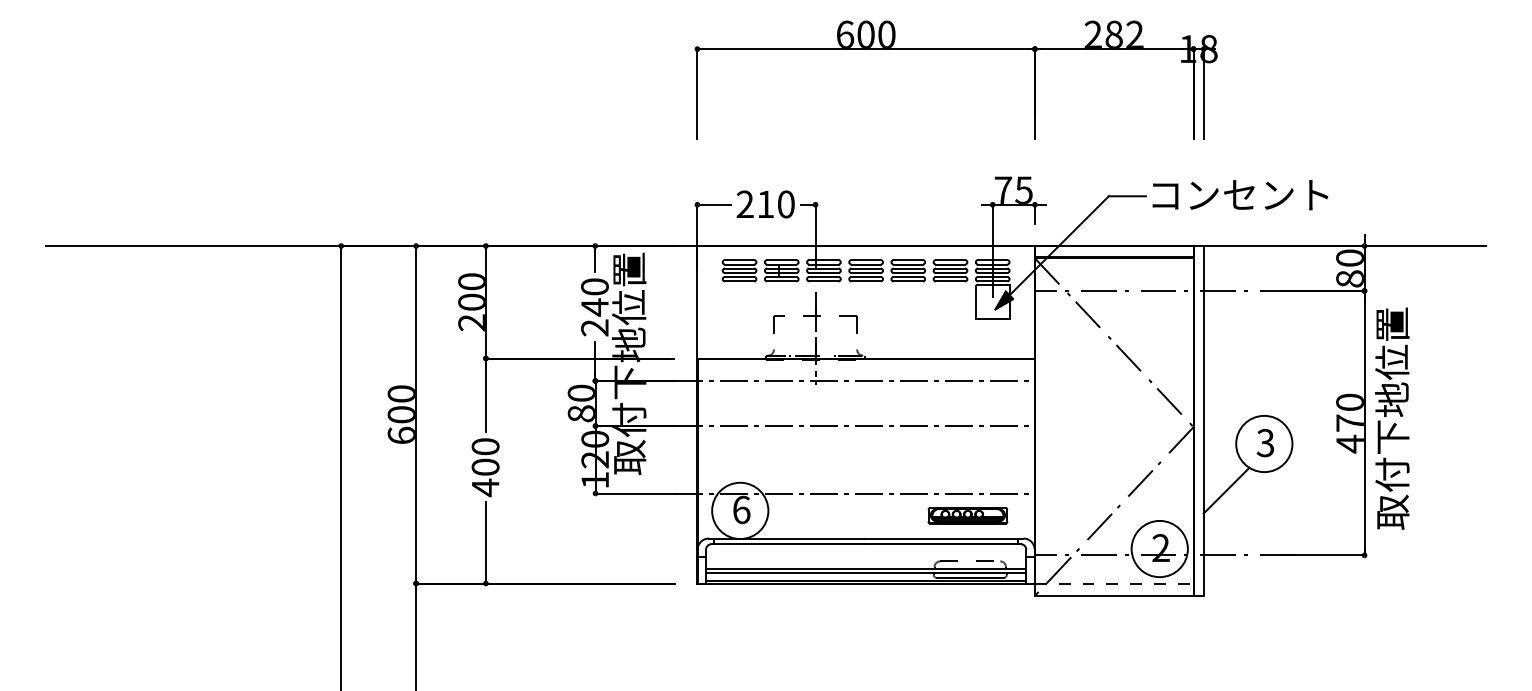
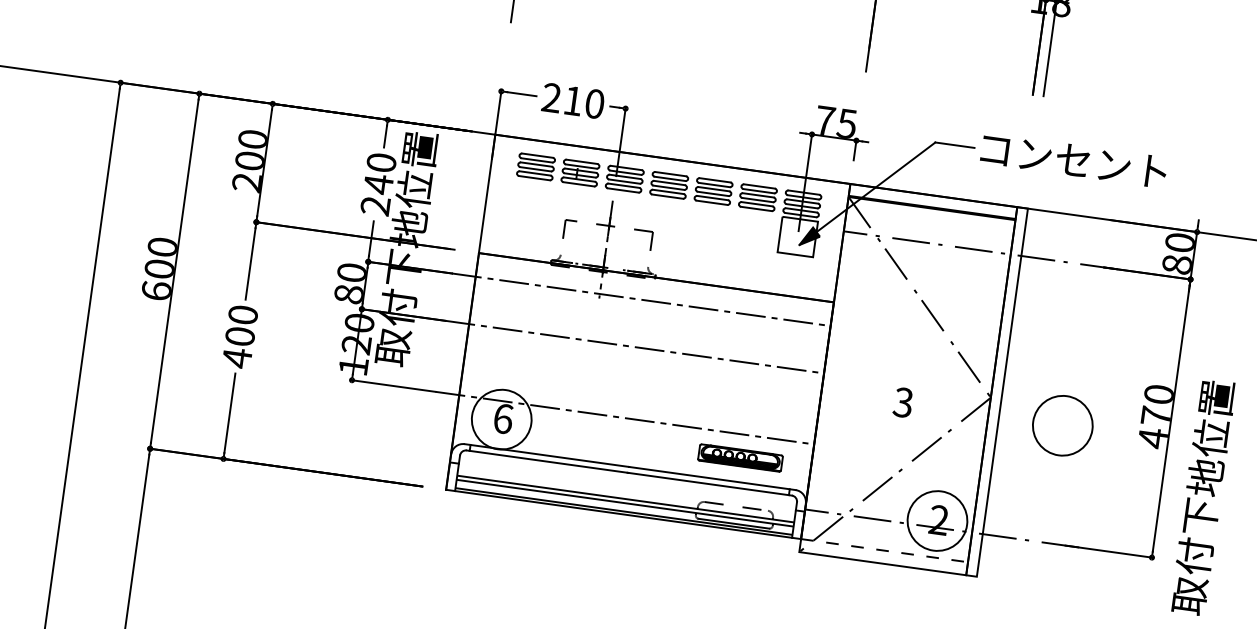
text: (1392, 418) -> (1203, 497), moved
text: (1264, 443) -> (902, 402), moved
line: (1226, 490) -> (1016, 469), removed

